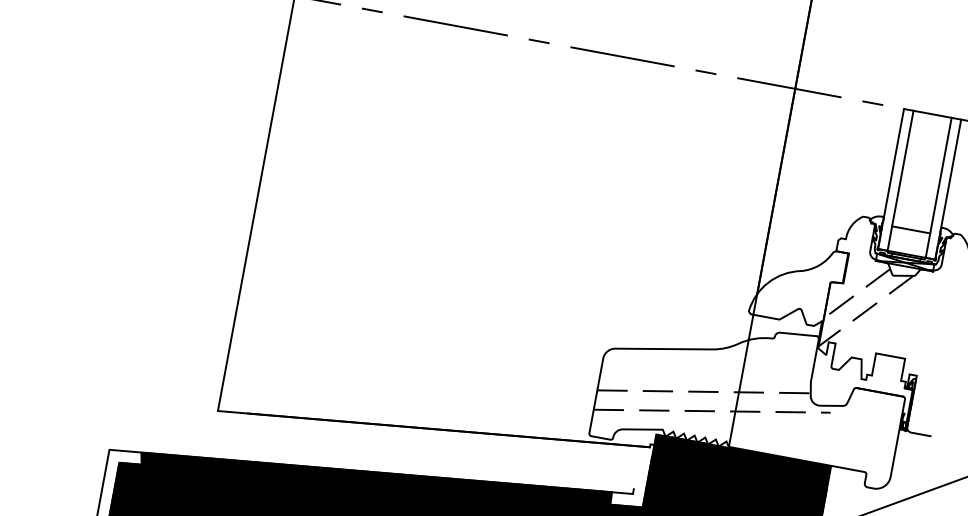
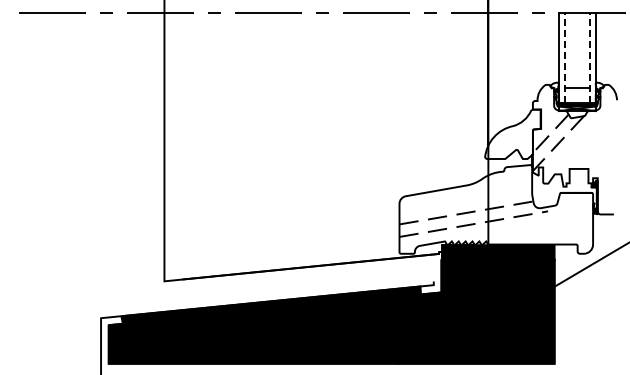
line: (900, 179) -> (564, 57), solid -> dashed
line: (938, 186) -> (589, 57), solid -> dashed

